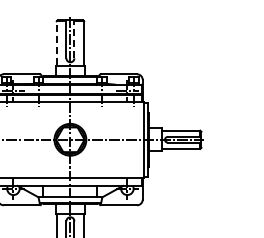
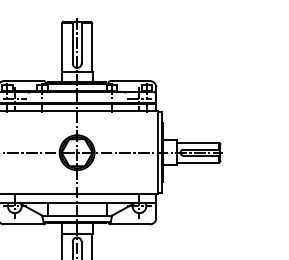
line: (74, 38) -> (81, 41), dashed -> solid
line: (56, 43) -> (61, 47), dashed -> solid

